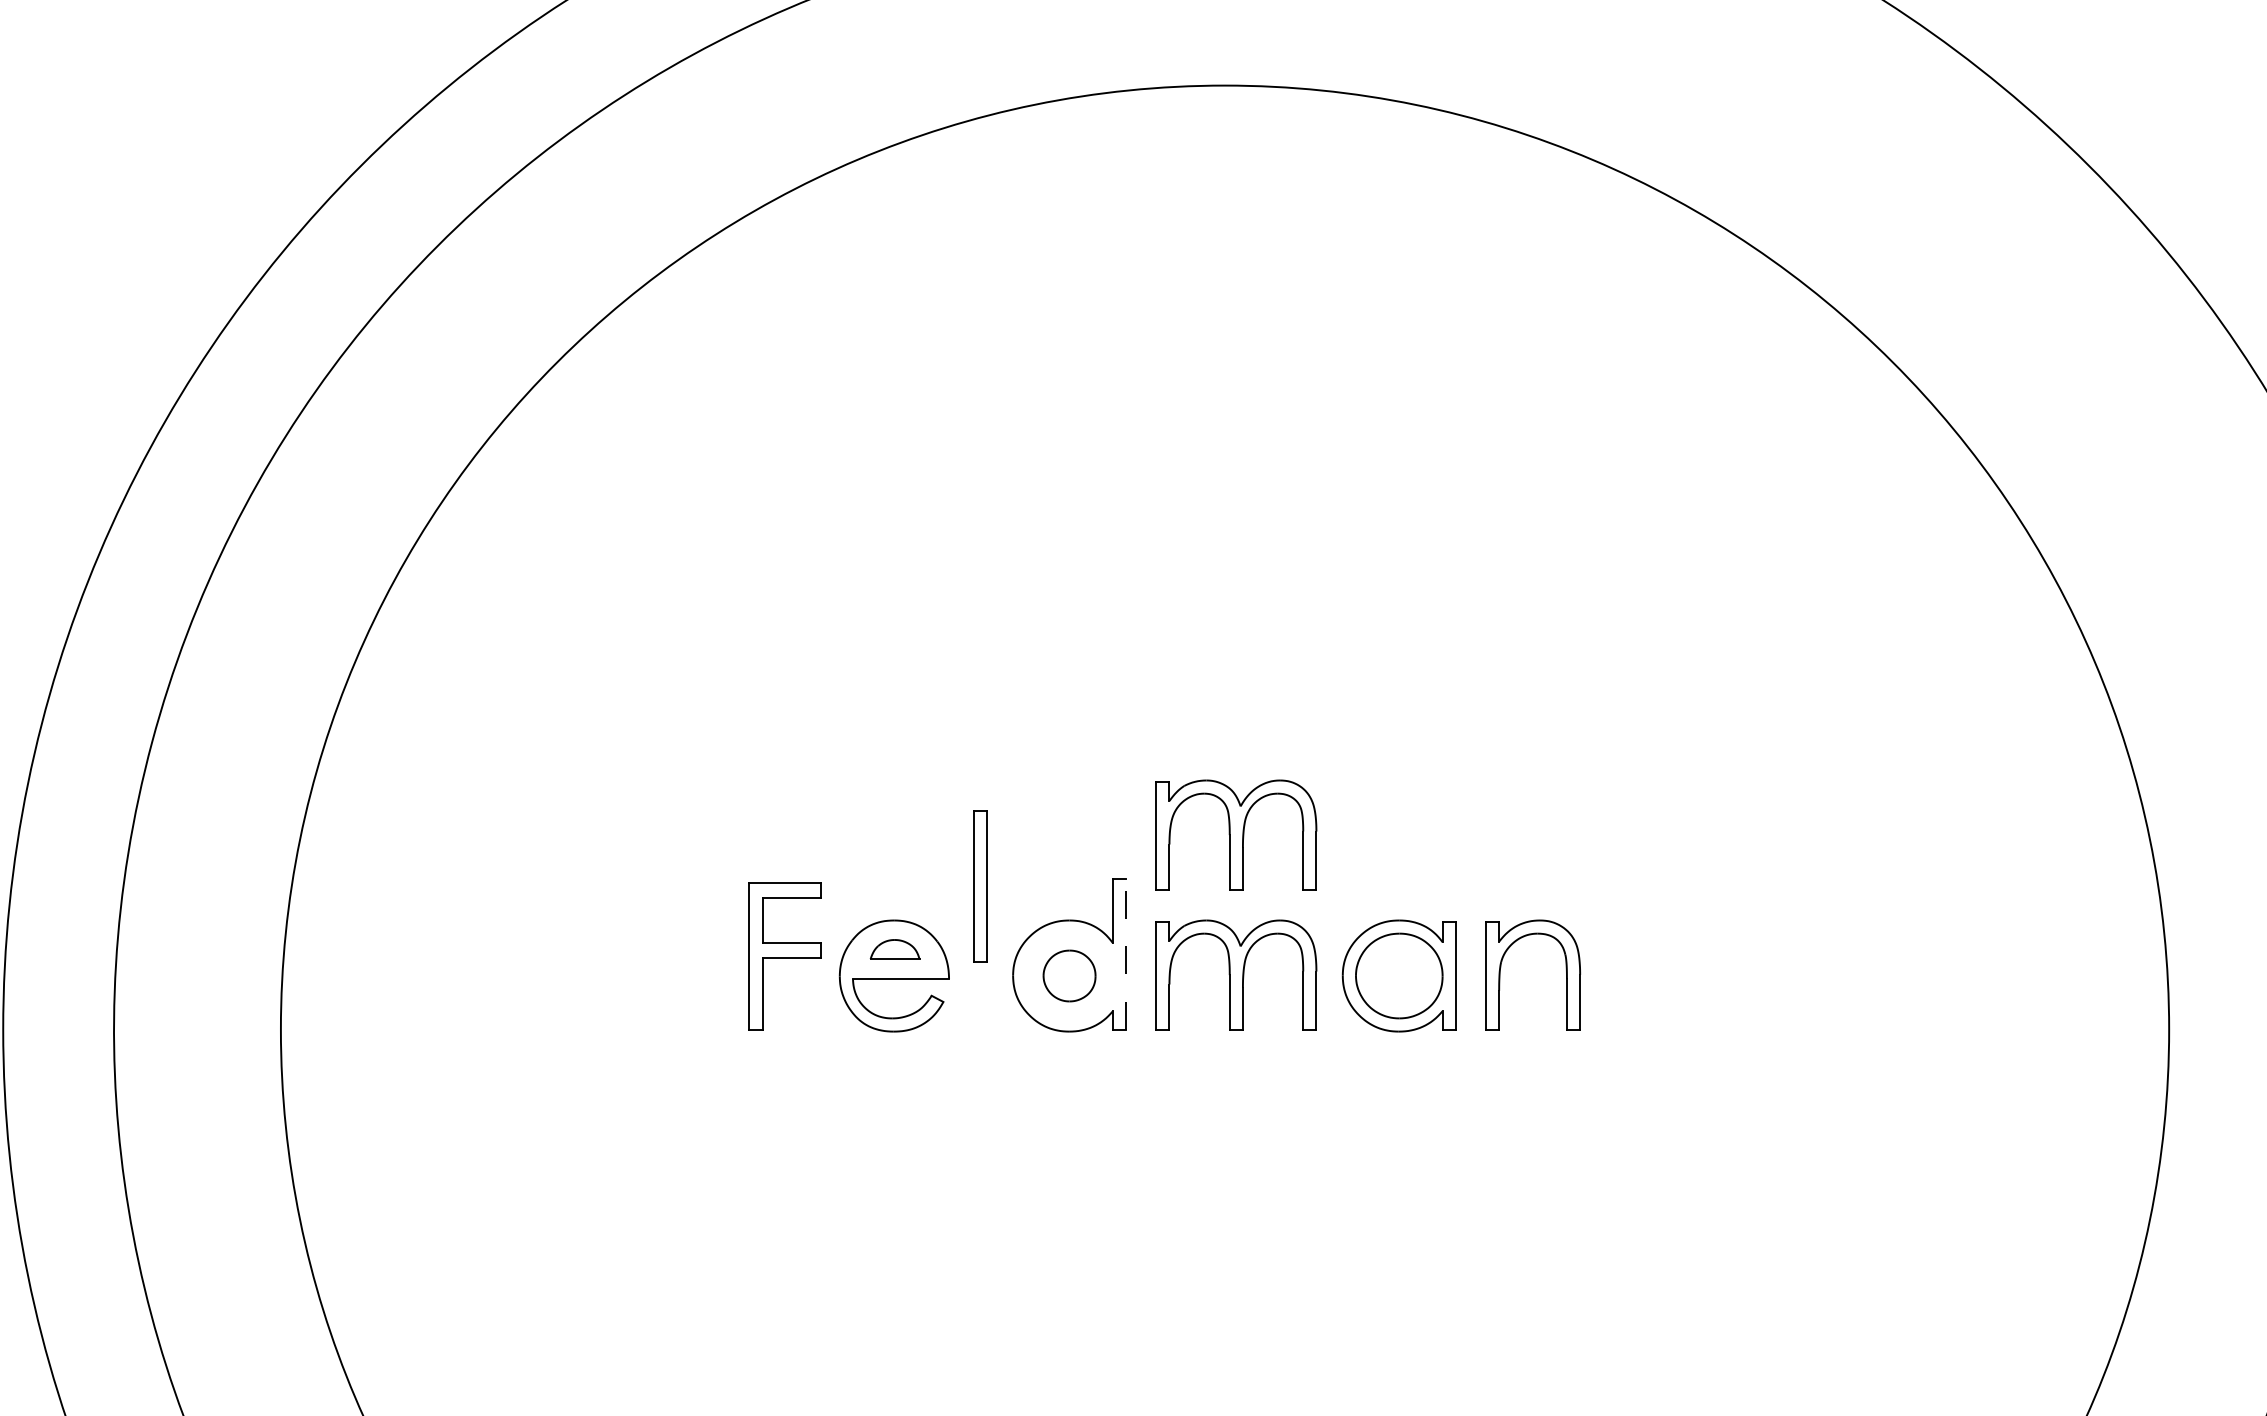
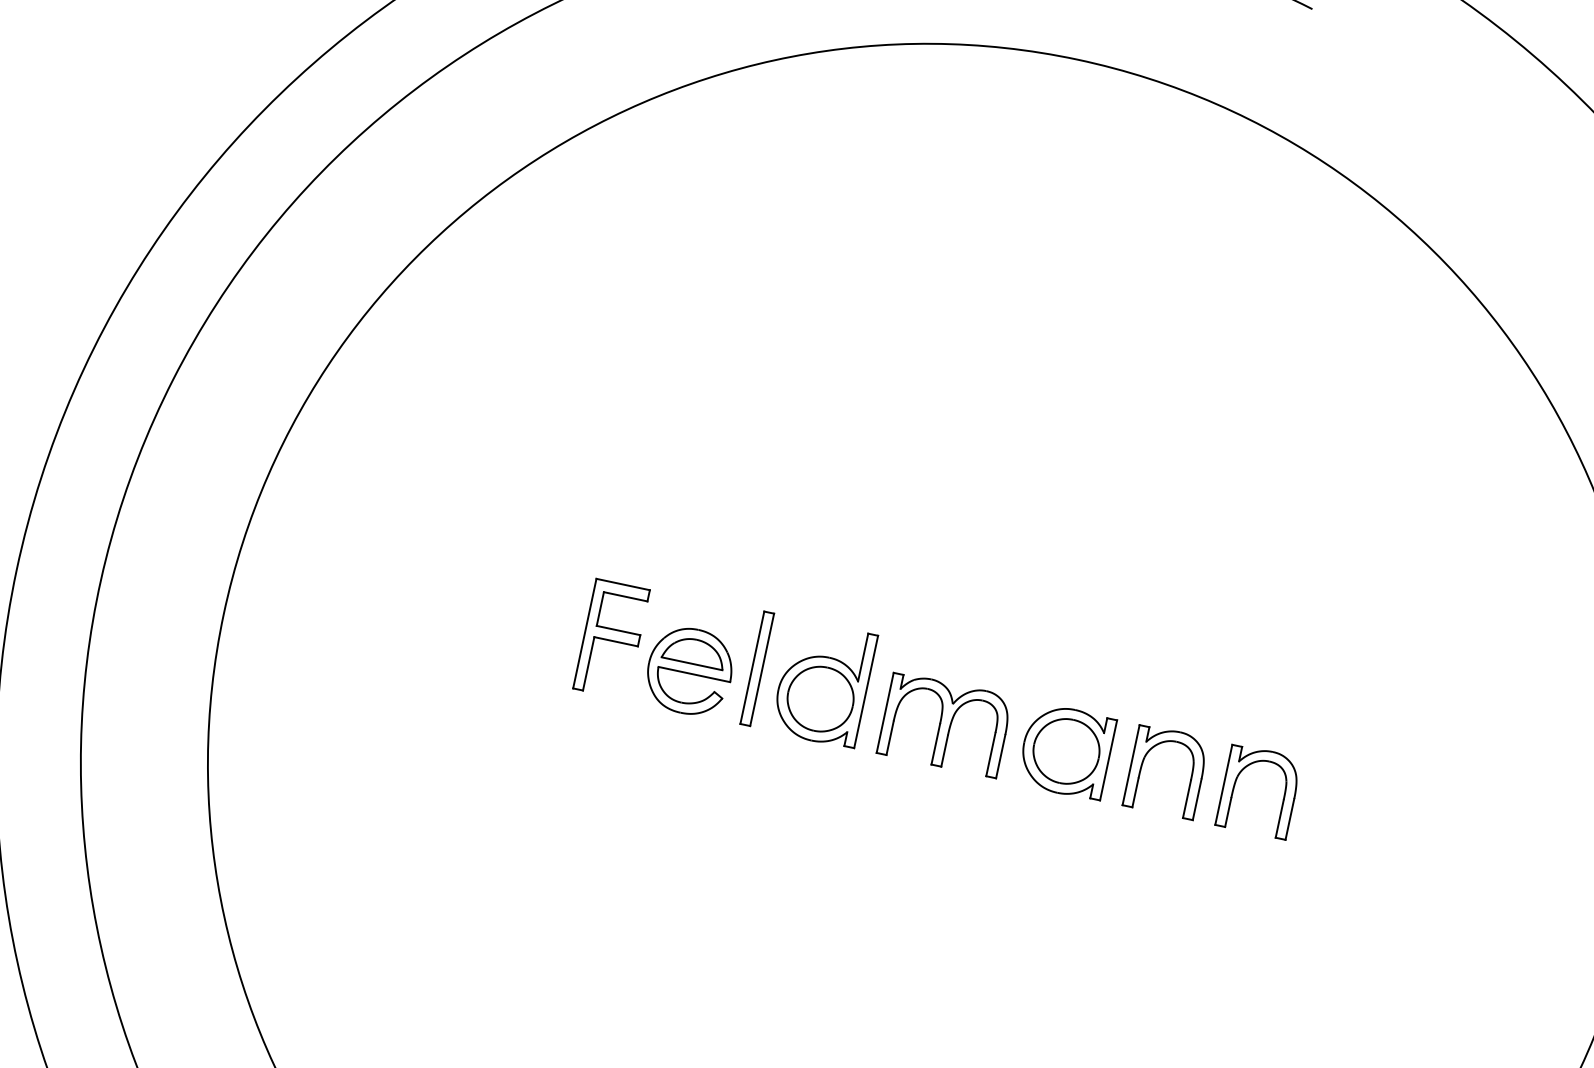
part: (1236, 834) -> (967, 620), removed
part: (980, 886) -> (757, 668), moved
part: (894, 949) -> (694, 651), size x1.67
line: (1126, 953) -> (866, 691), dashed -> solid
part: (1625, 970) -> (1236, 783), added
part: (1069, 975) -> (820, 698), size x1.67

